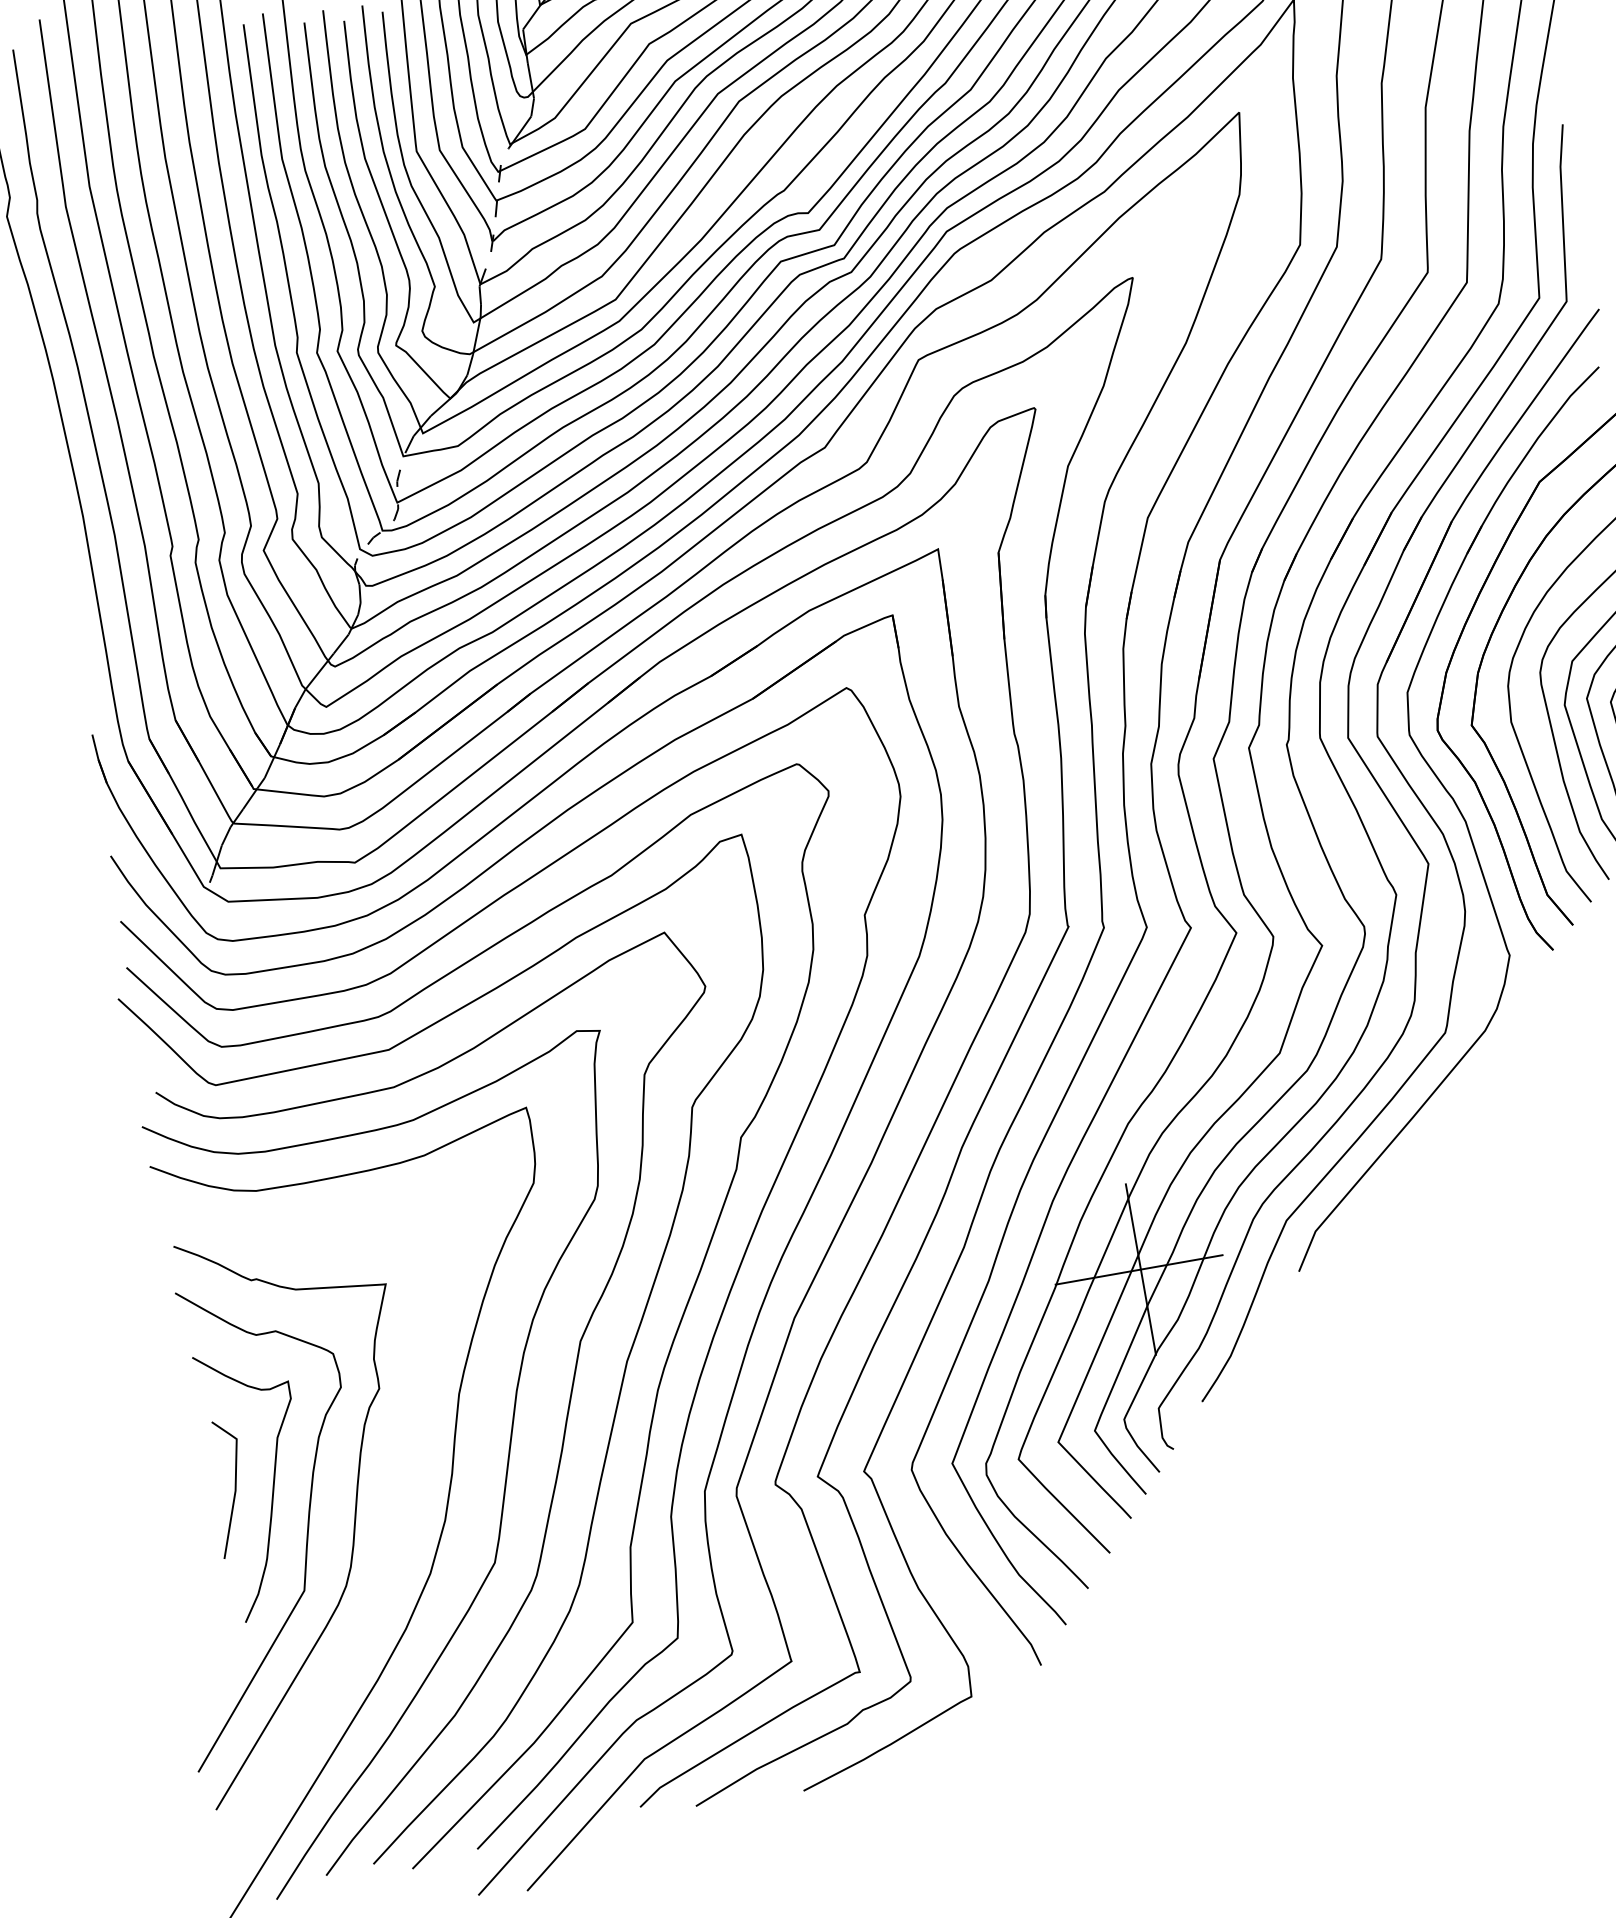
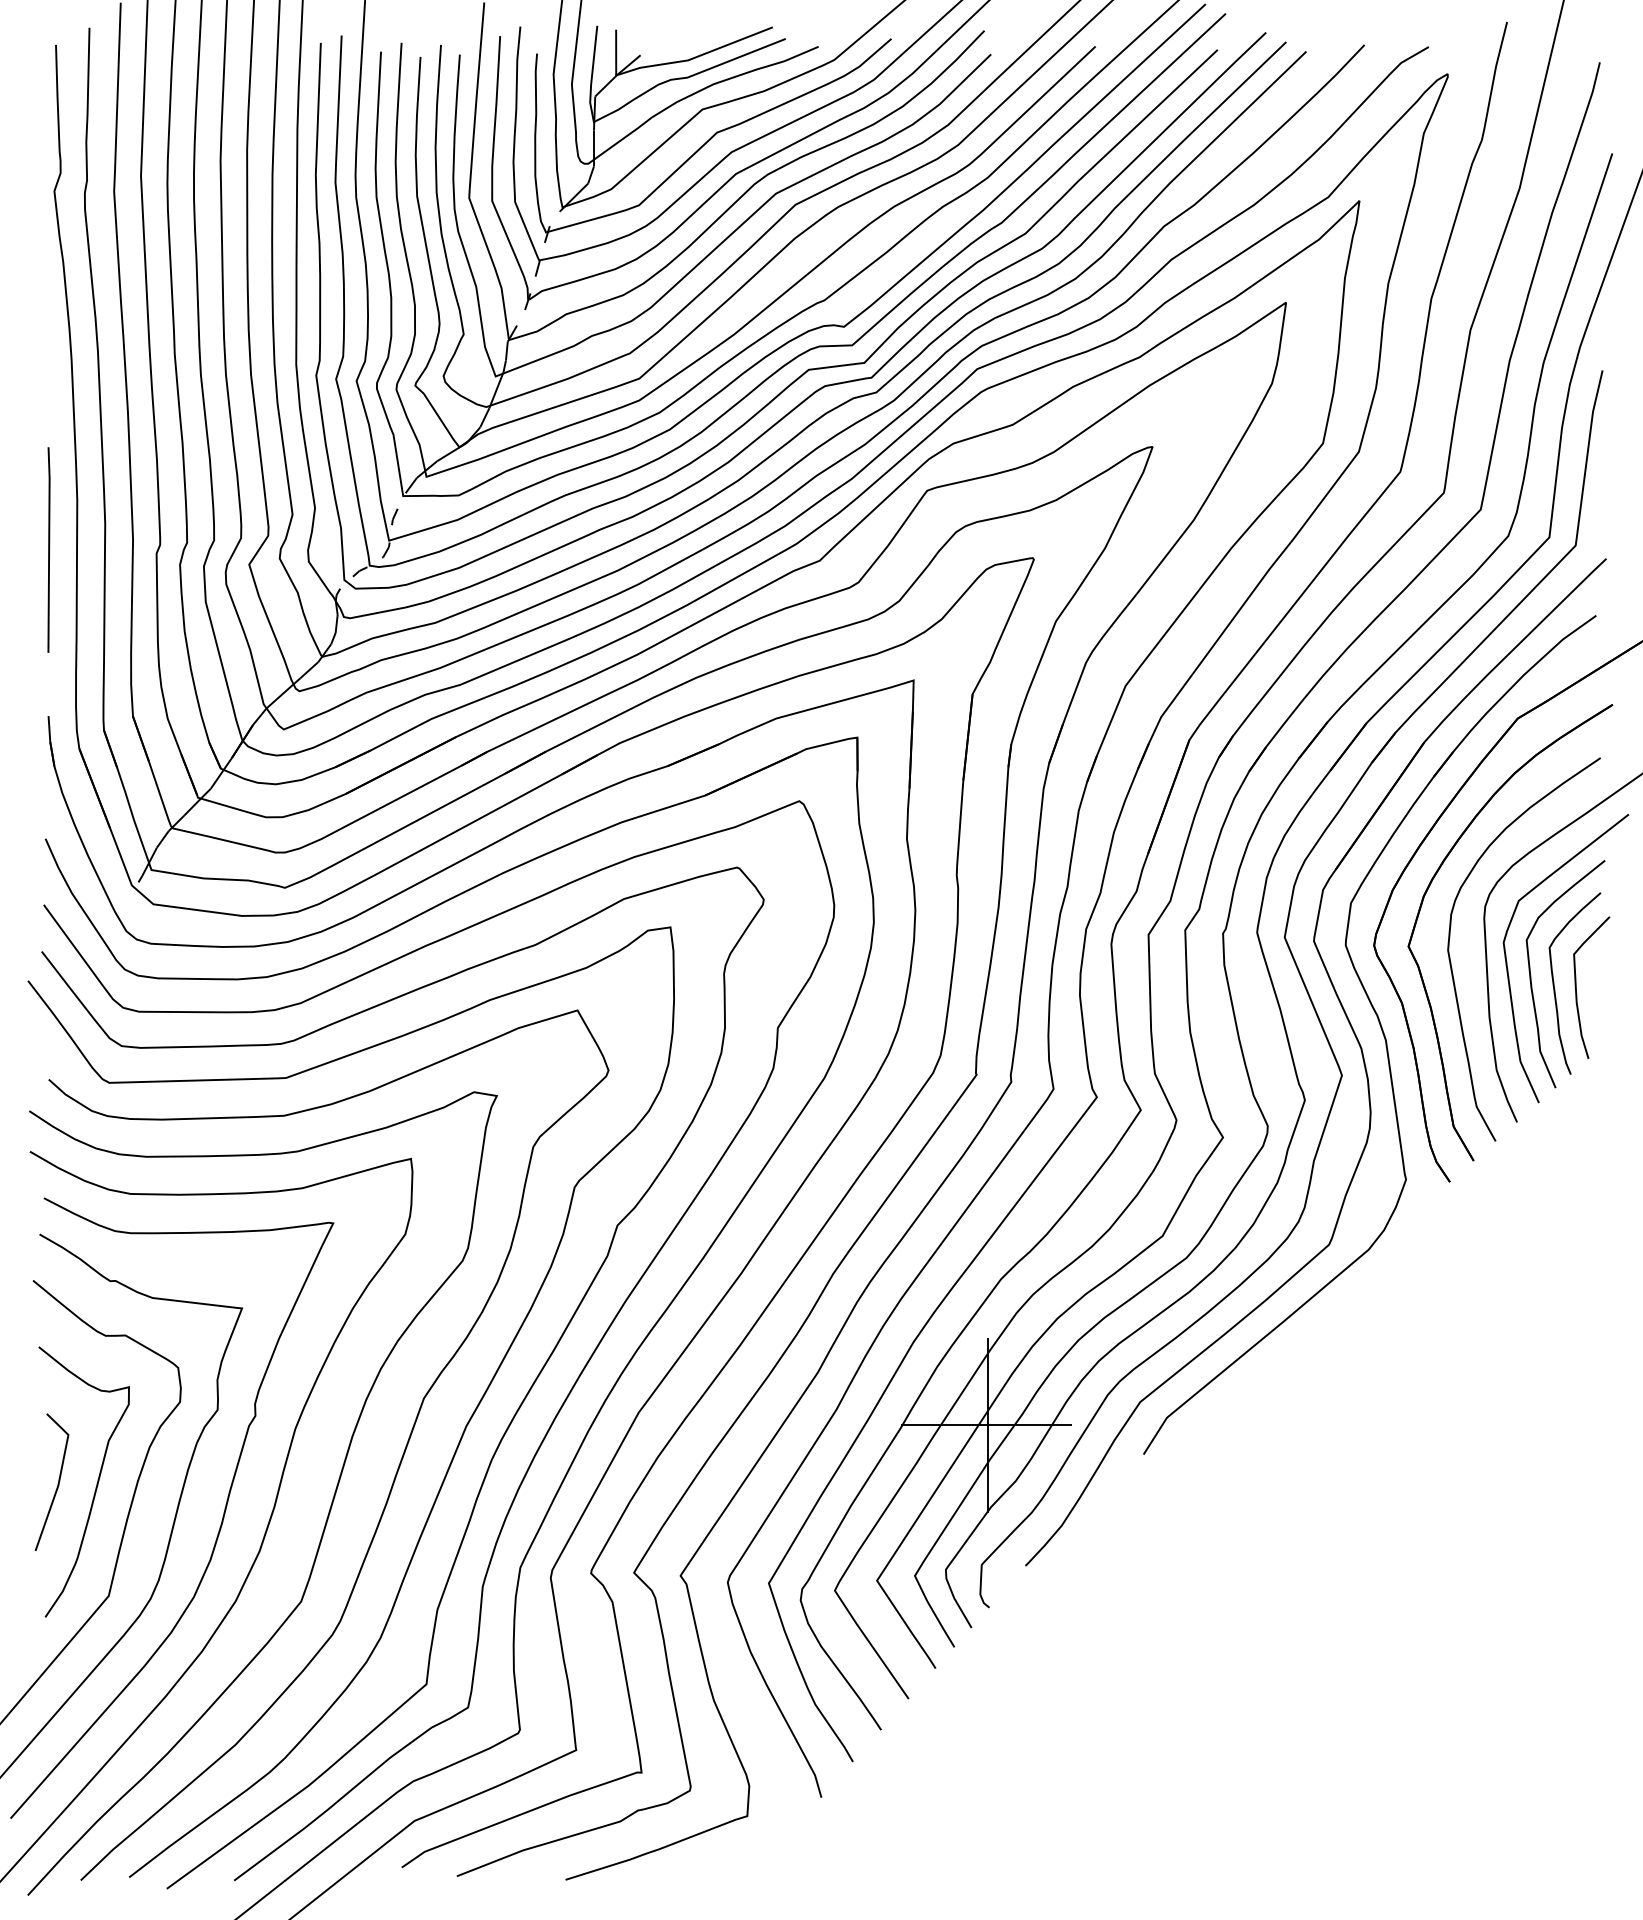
line: (63, 570) -> (48, 549), added
curve: (402, 1496) -> (221, 1520), added

